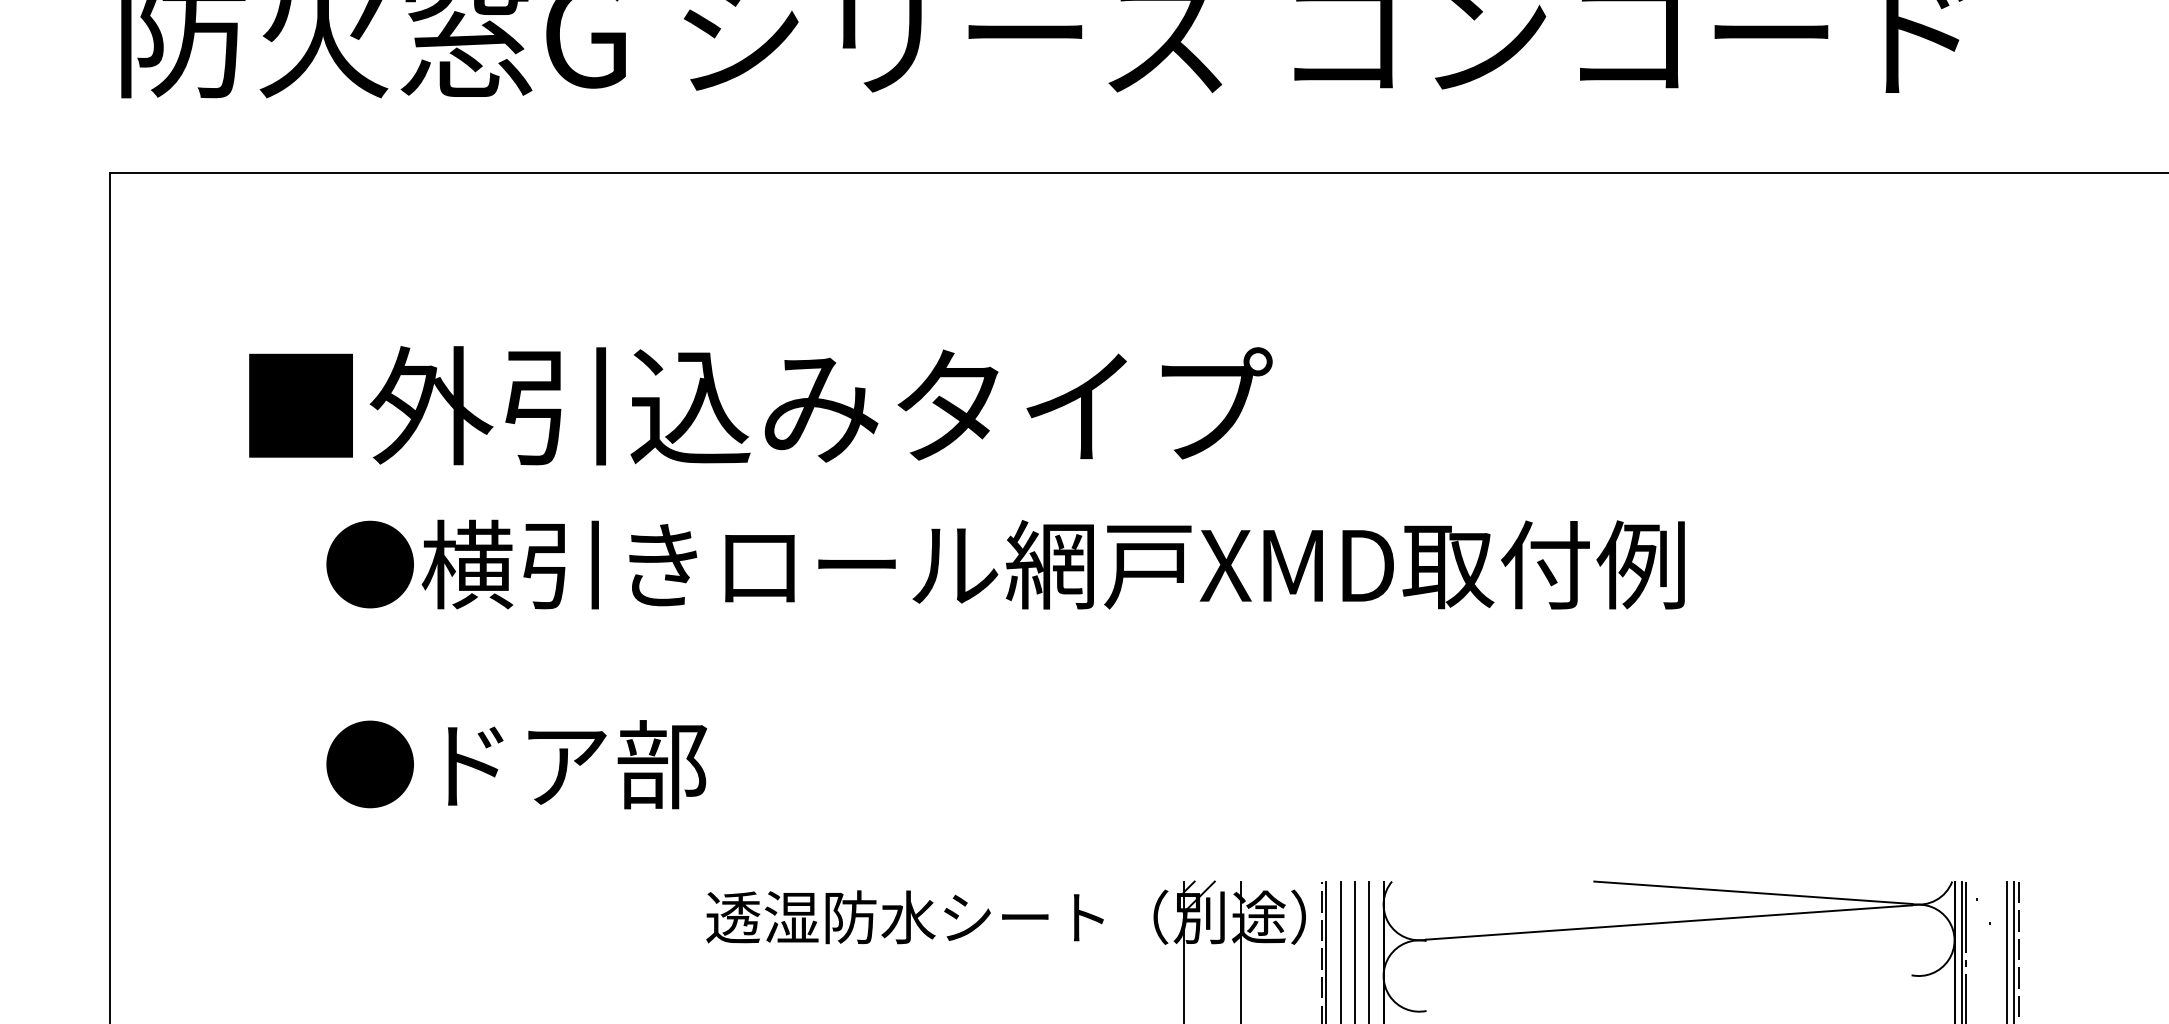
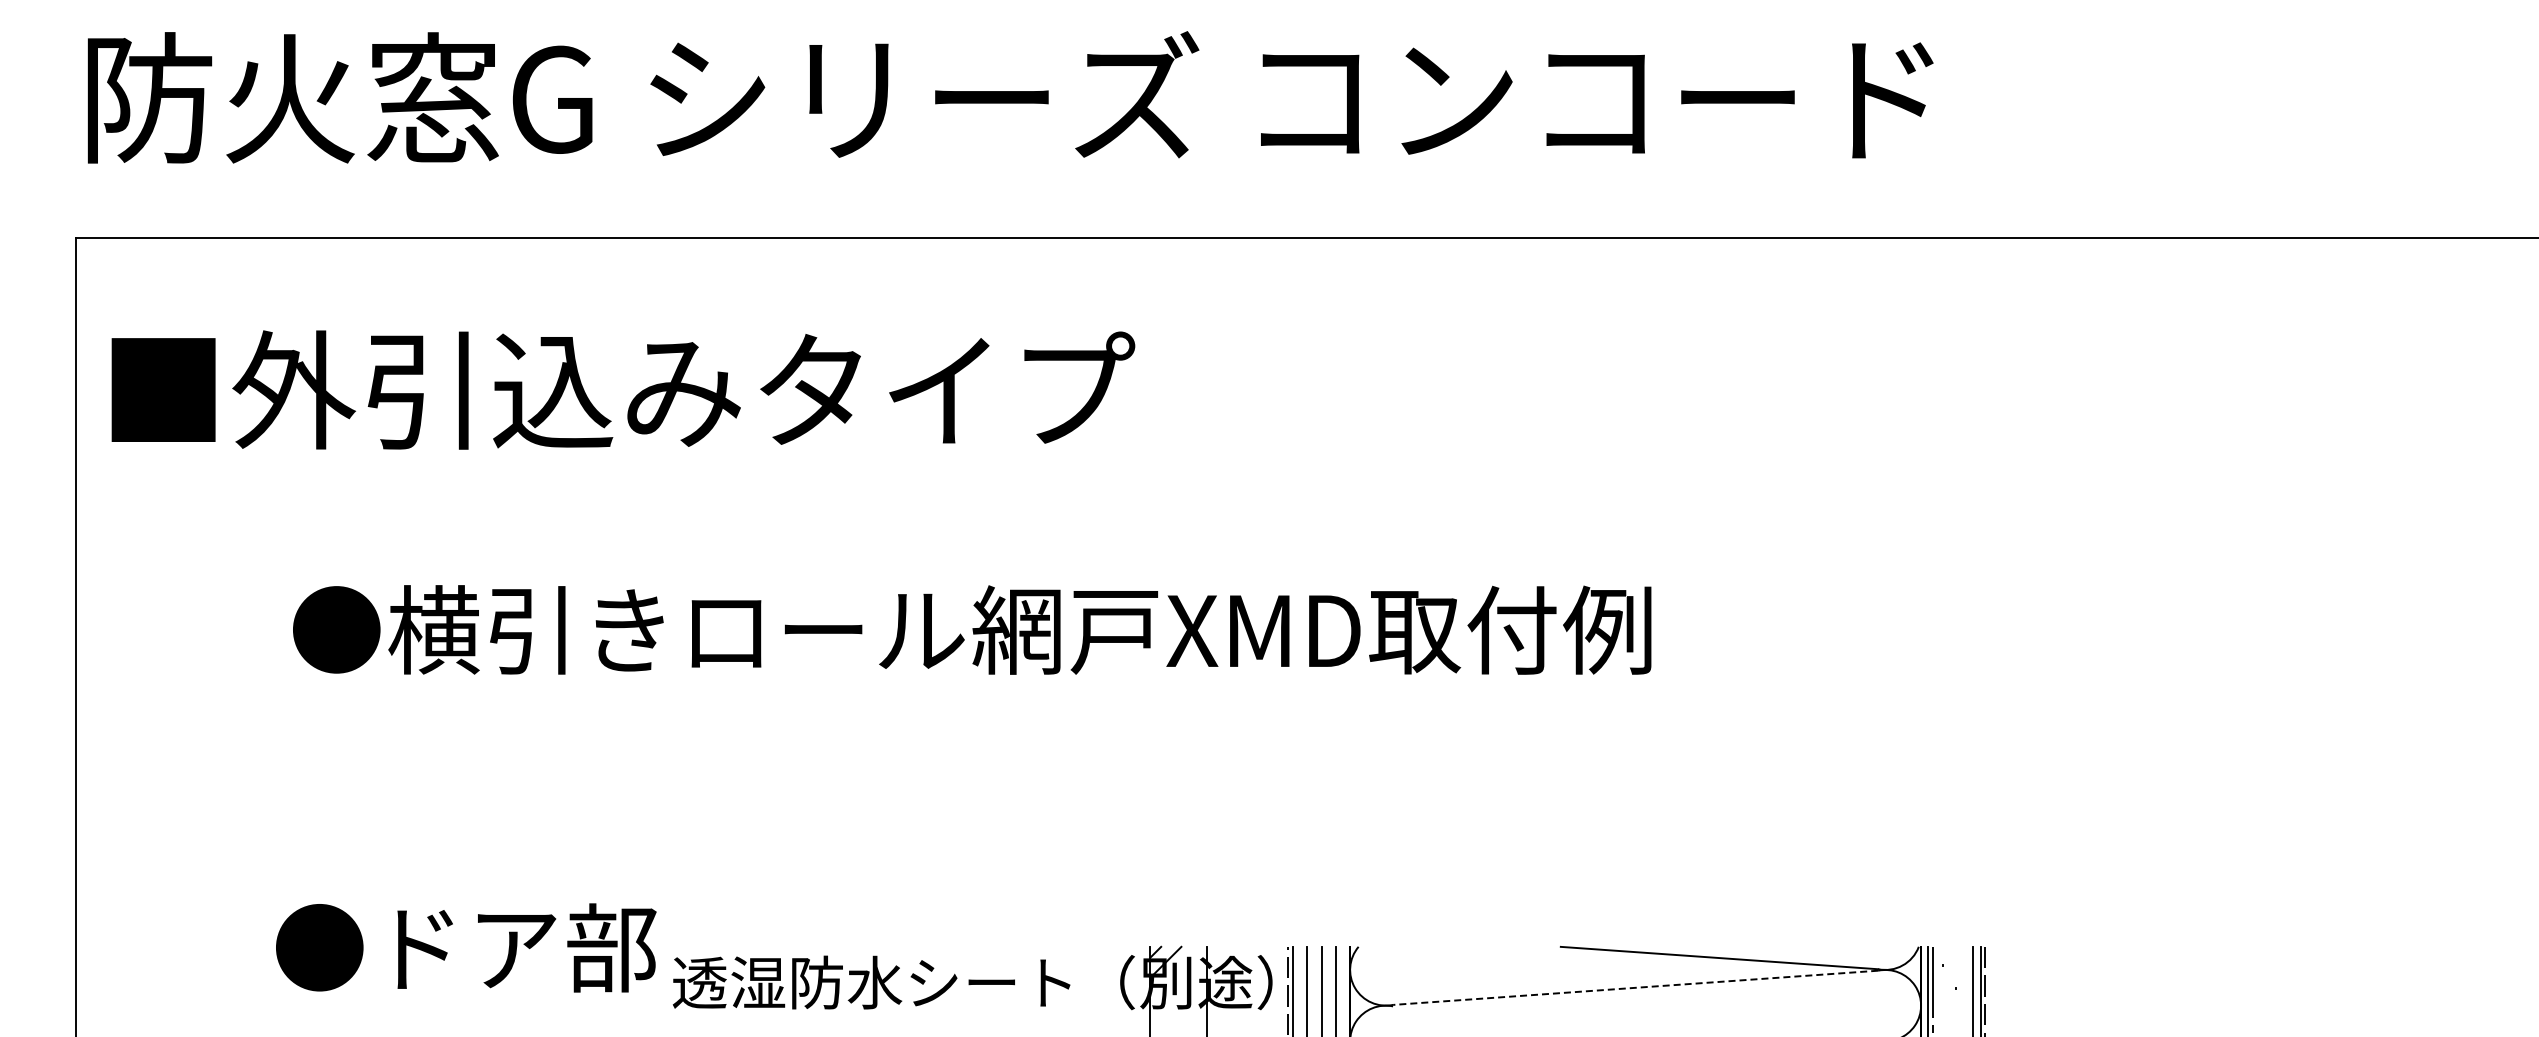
text: (760, 405) -> (623, 389), moved
text: (516, 764) -> (466, 947), moved
line: (1668, 922) -> (1635, 987), solid -> dashed

